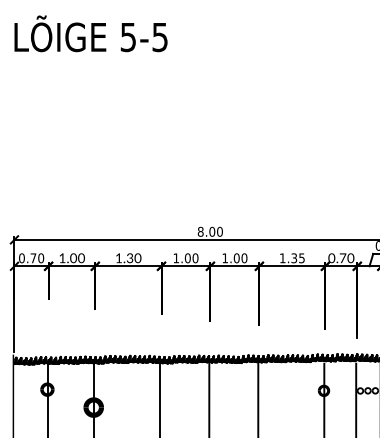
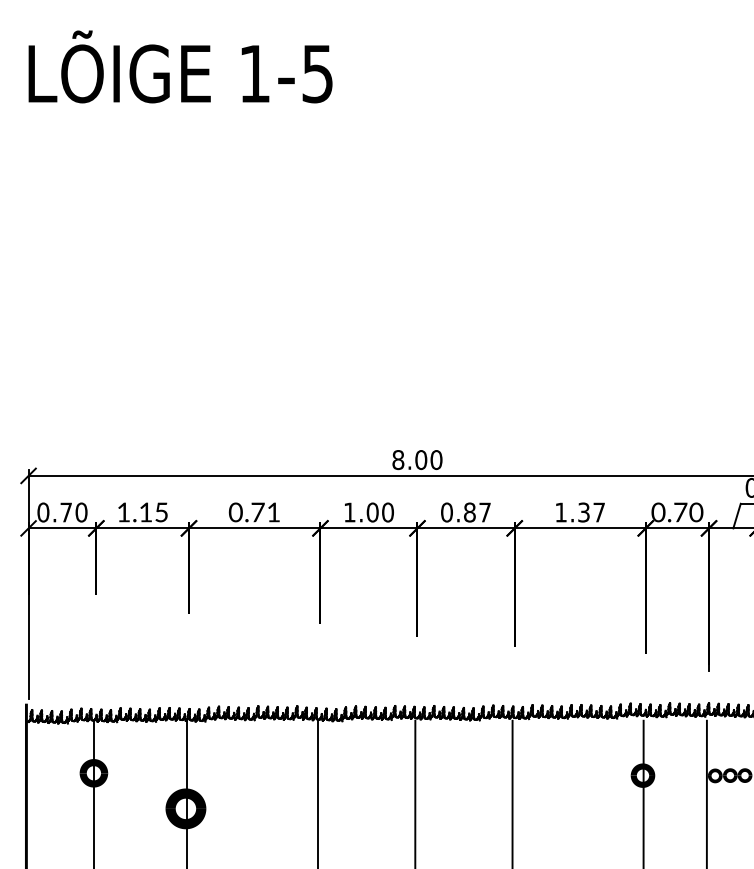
text: (127, 37) -> (252, 74), 5-5 -> 1-5
text: (77, 258) -> (153, 512), 1.00 -> 1.15
text: (128, 258) -> (254, 512), 1.30 -> 0.71
text: (234, 258) -> (465, 512), 1.00 -> 0.87
text: (301, 258) -> (598, 512), 1.35 -> 1.37

